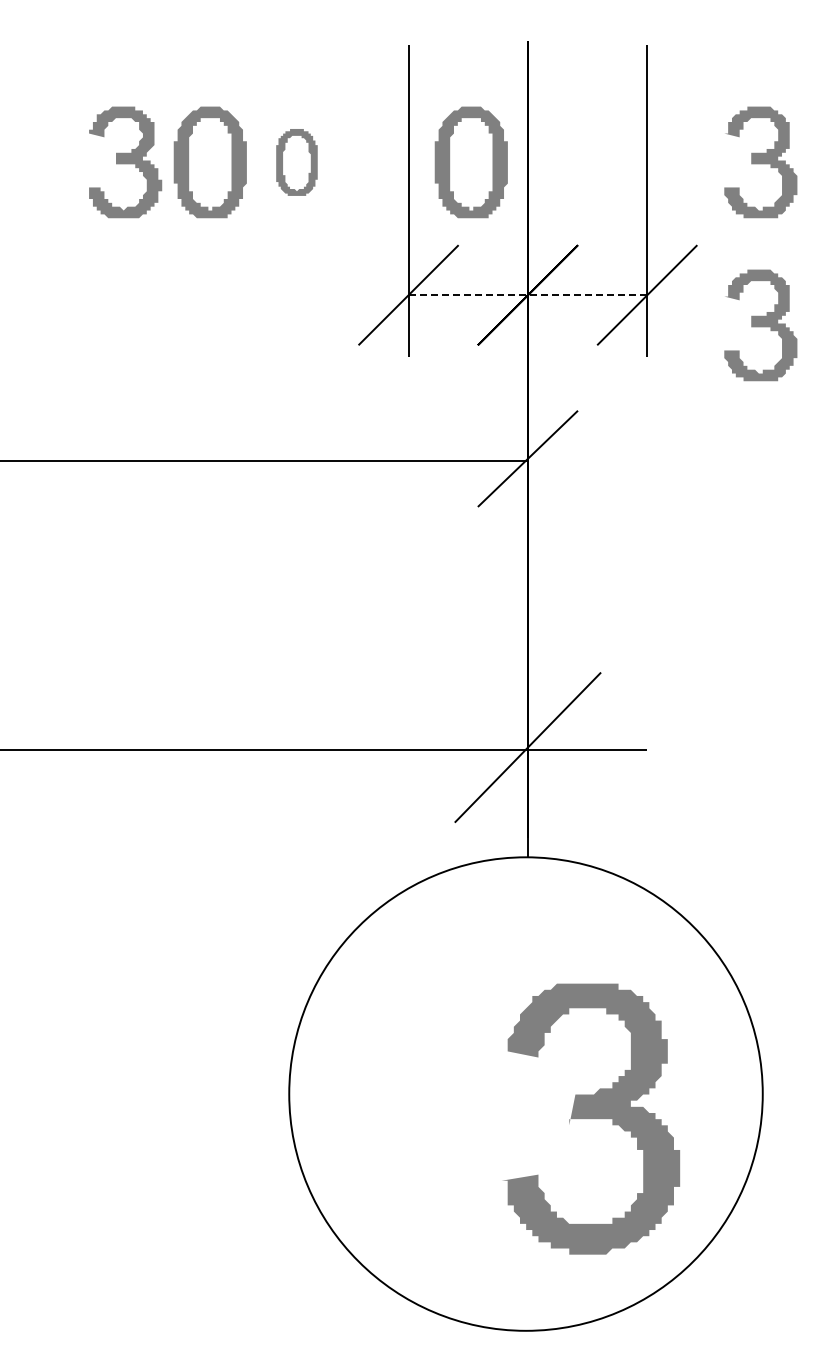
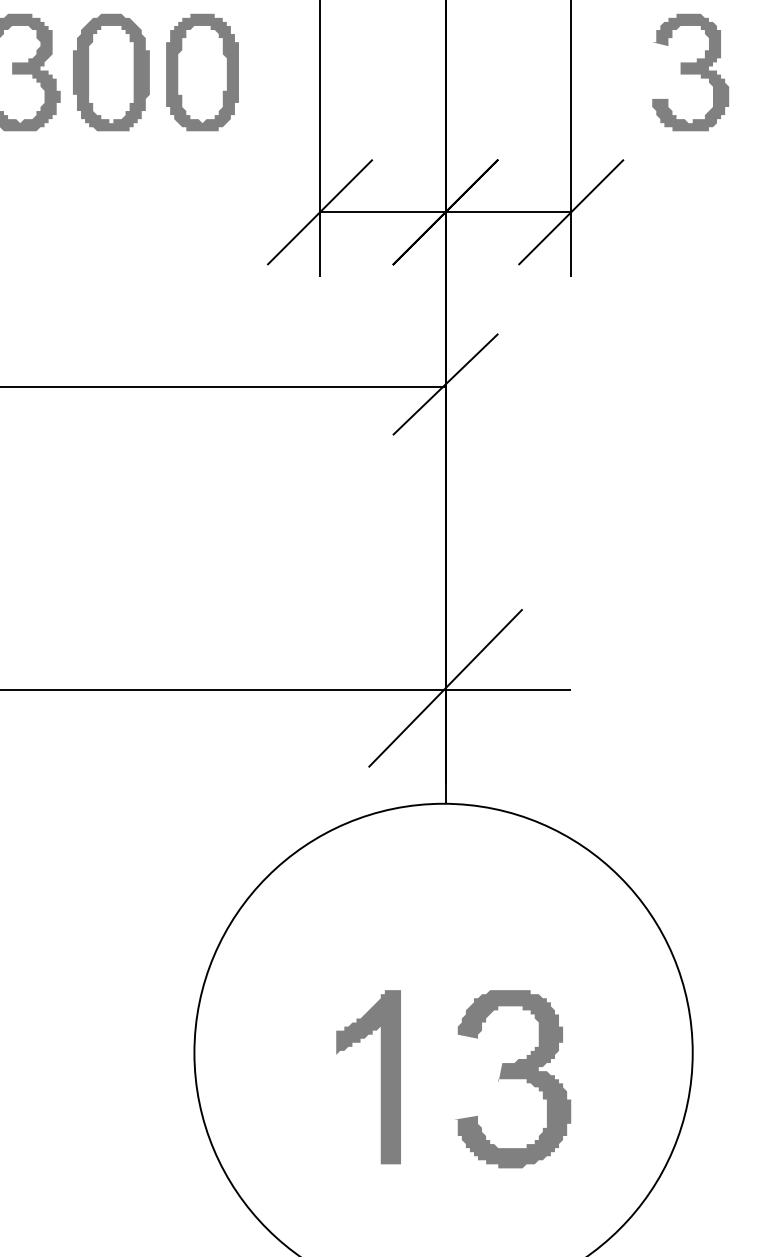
part: (296, 162) -> (202, 72), size x1.67
part: (470, 162) -> (385, 72), removed
line: (527, 295) -> (445, 212), dashed -> solid
part: (760, 325) -> (690, 244), removed
fill: (454, 1116) -> (368, 1076), added
part: (592, 1118) -> (513, 1078), size x0.62

